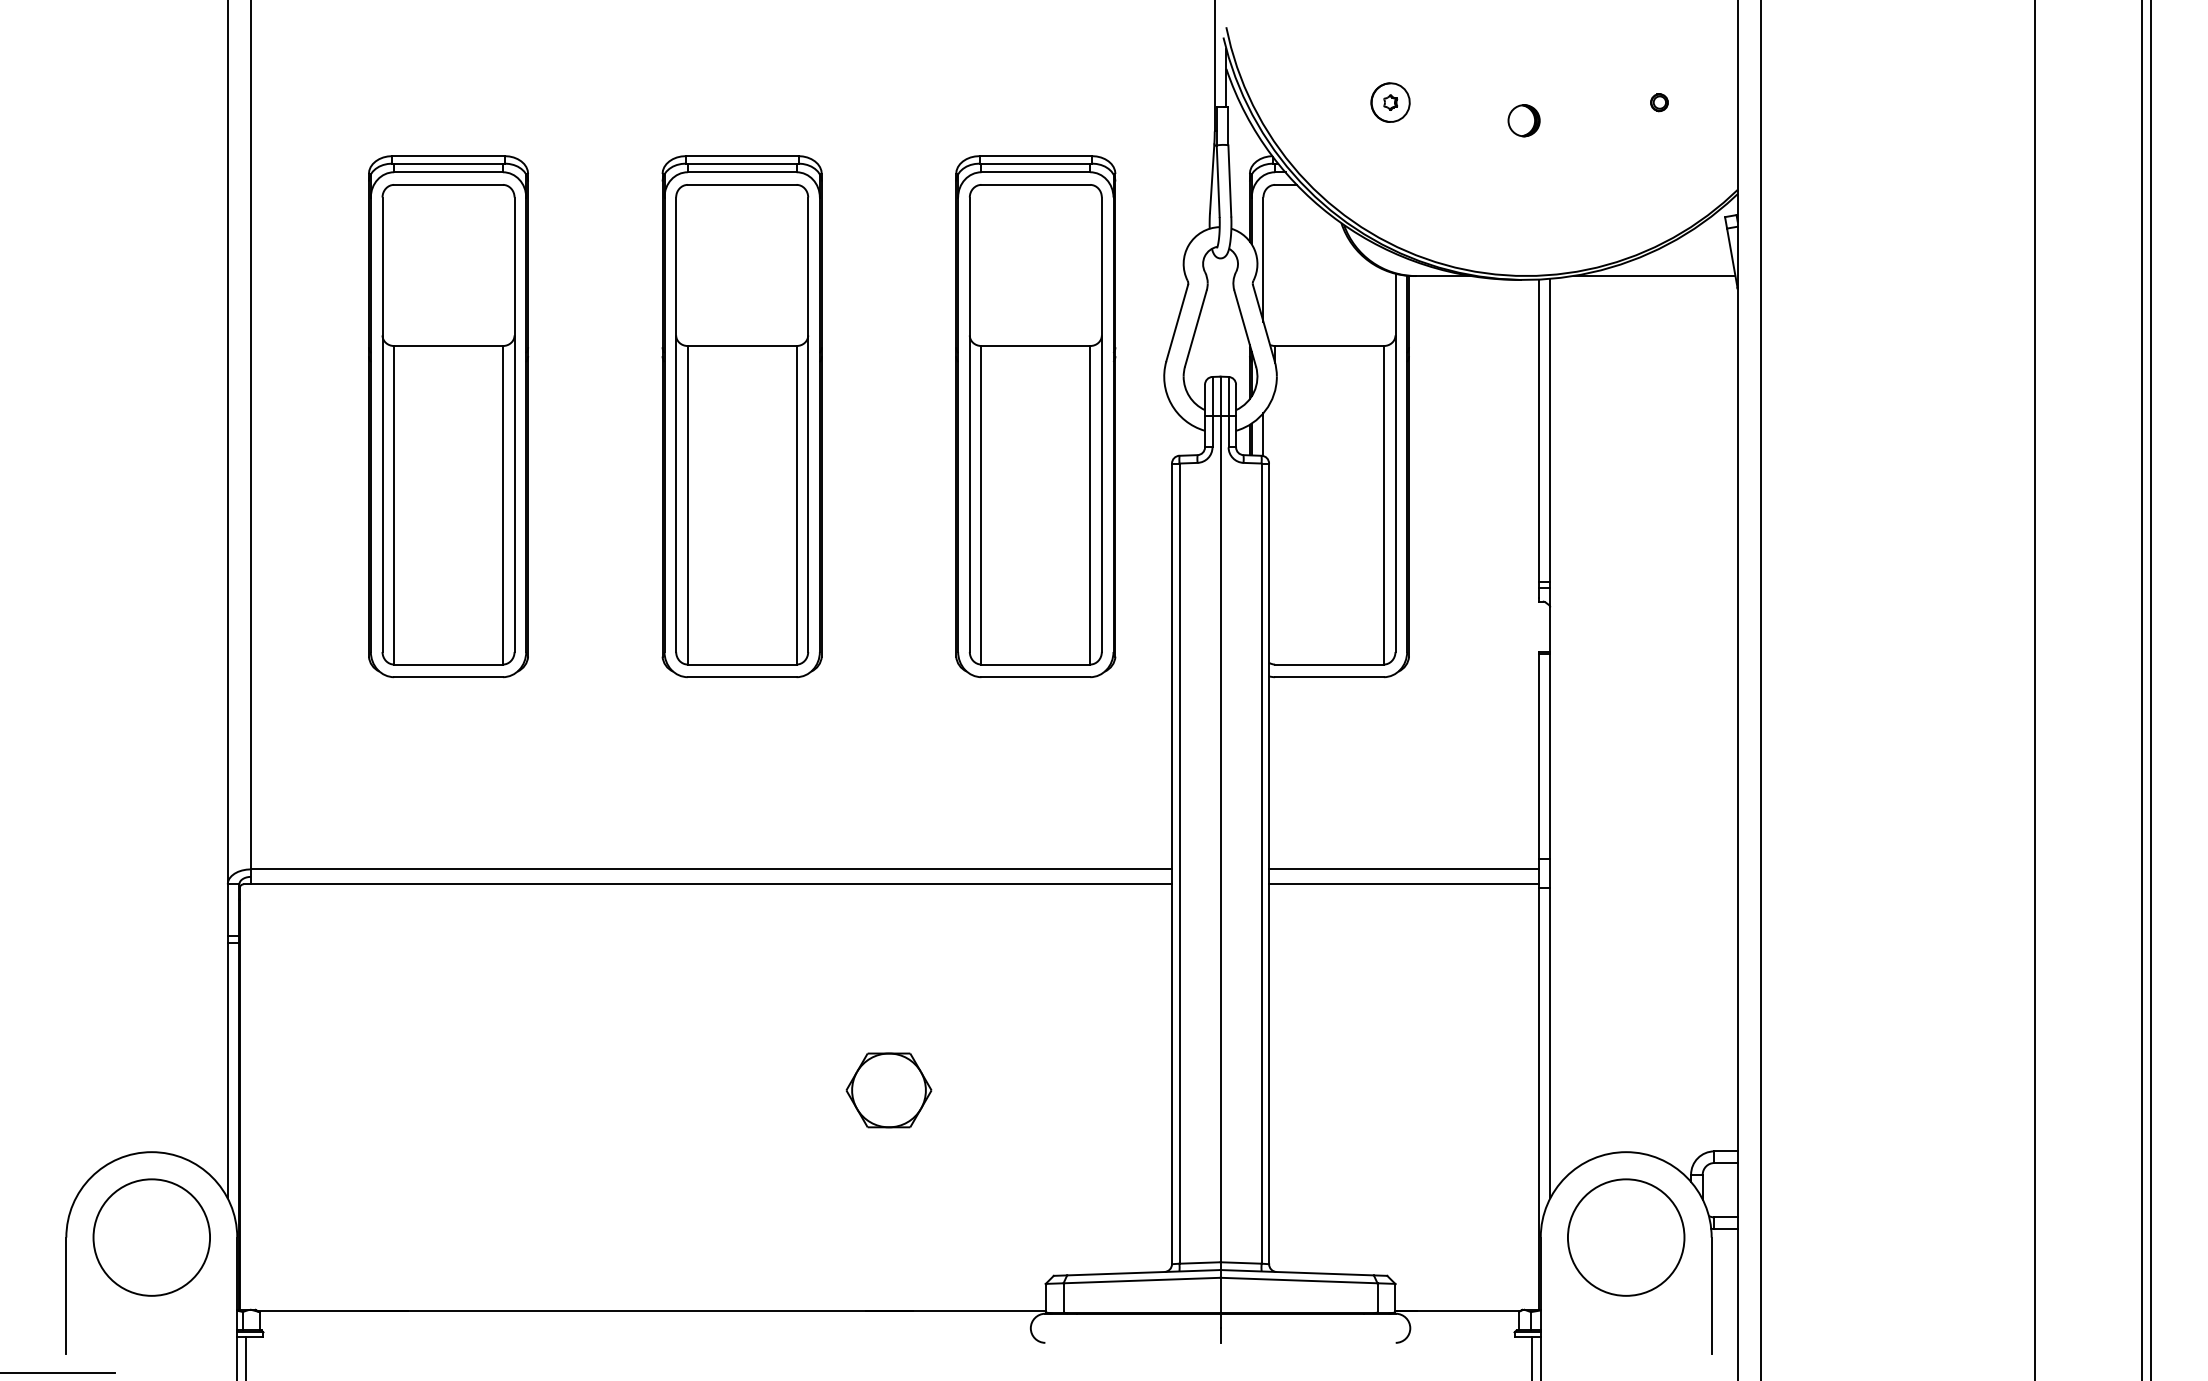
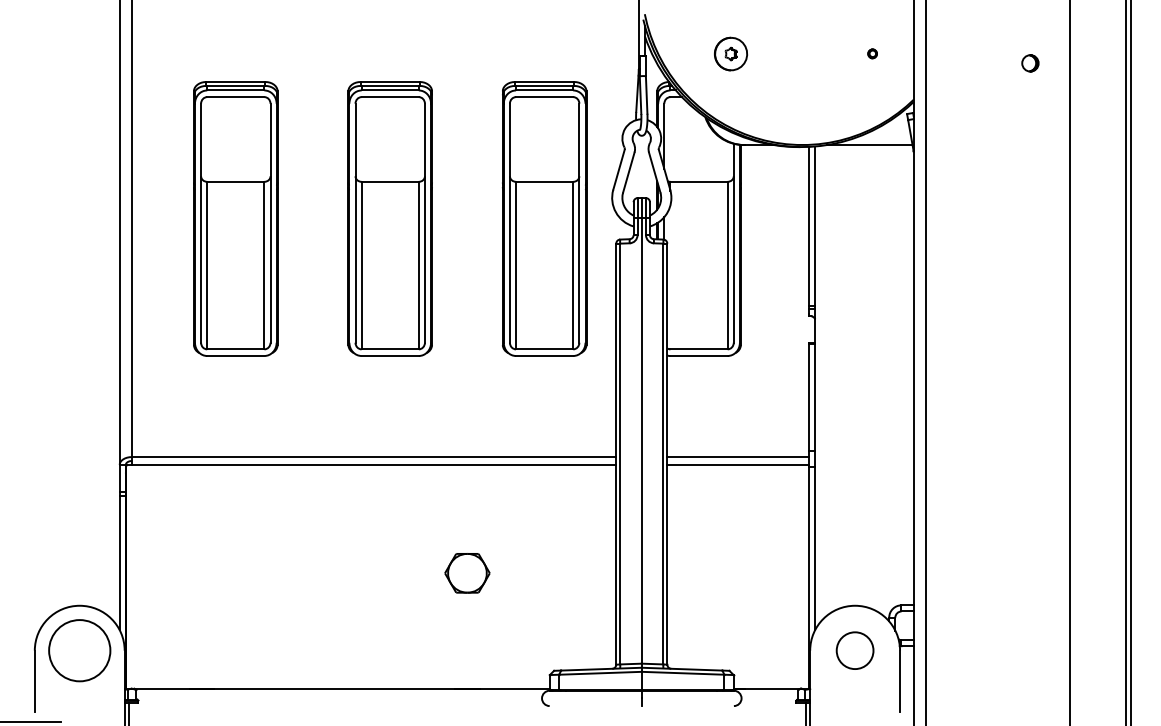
part: (1391, 101) -> (731, 53), size x1.6
part: (1524, 120) -> (1030, 63), moved
circle: (1625, 1237) -> (854, 650), size x0.6

